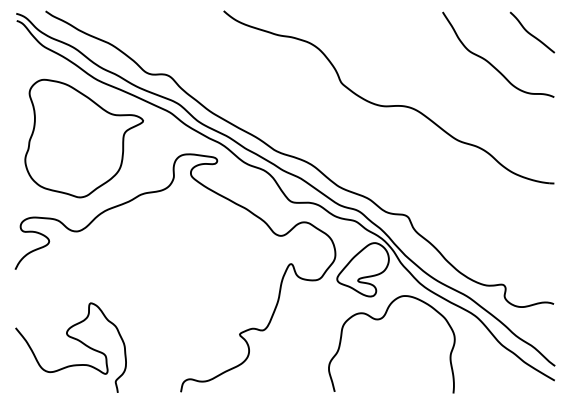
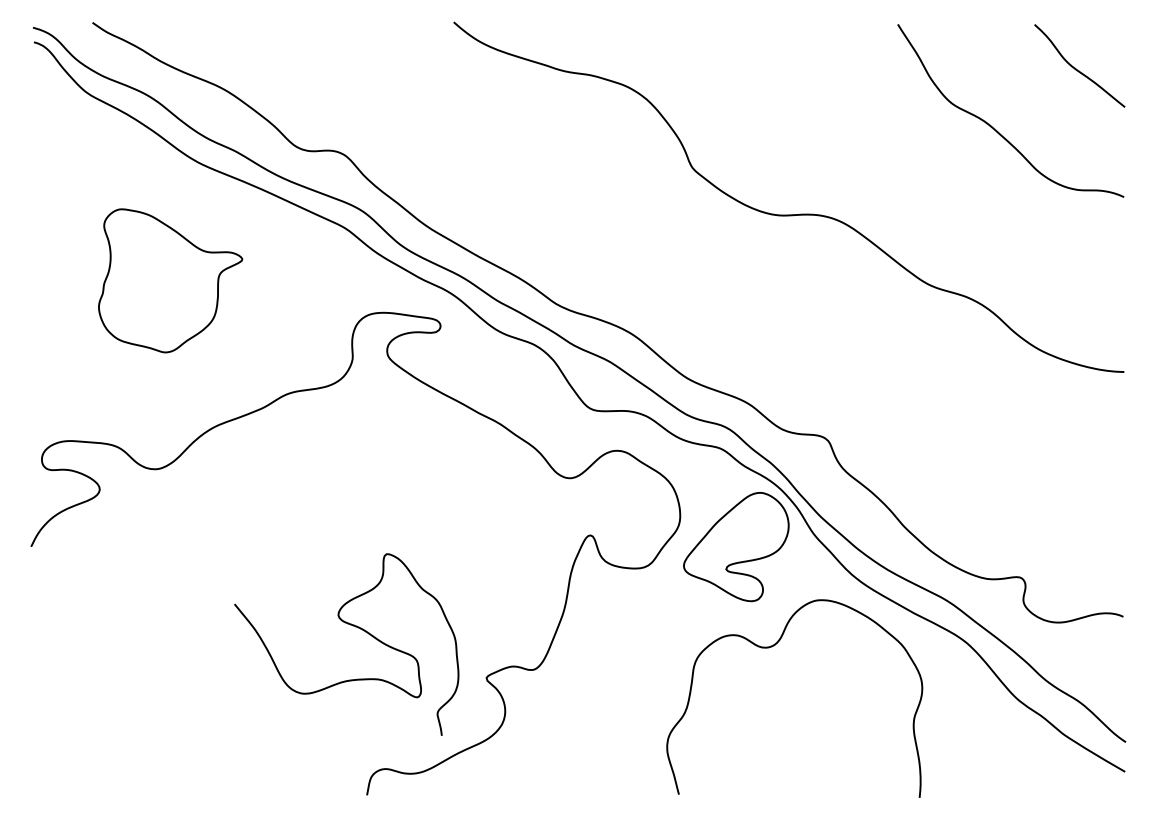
part: (83, 138) -> (169, 280), size x0.6
curve: (73, 339) -> (351, 627), moved

